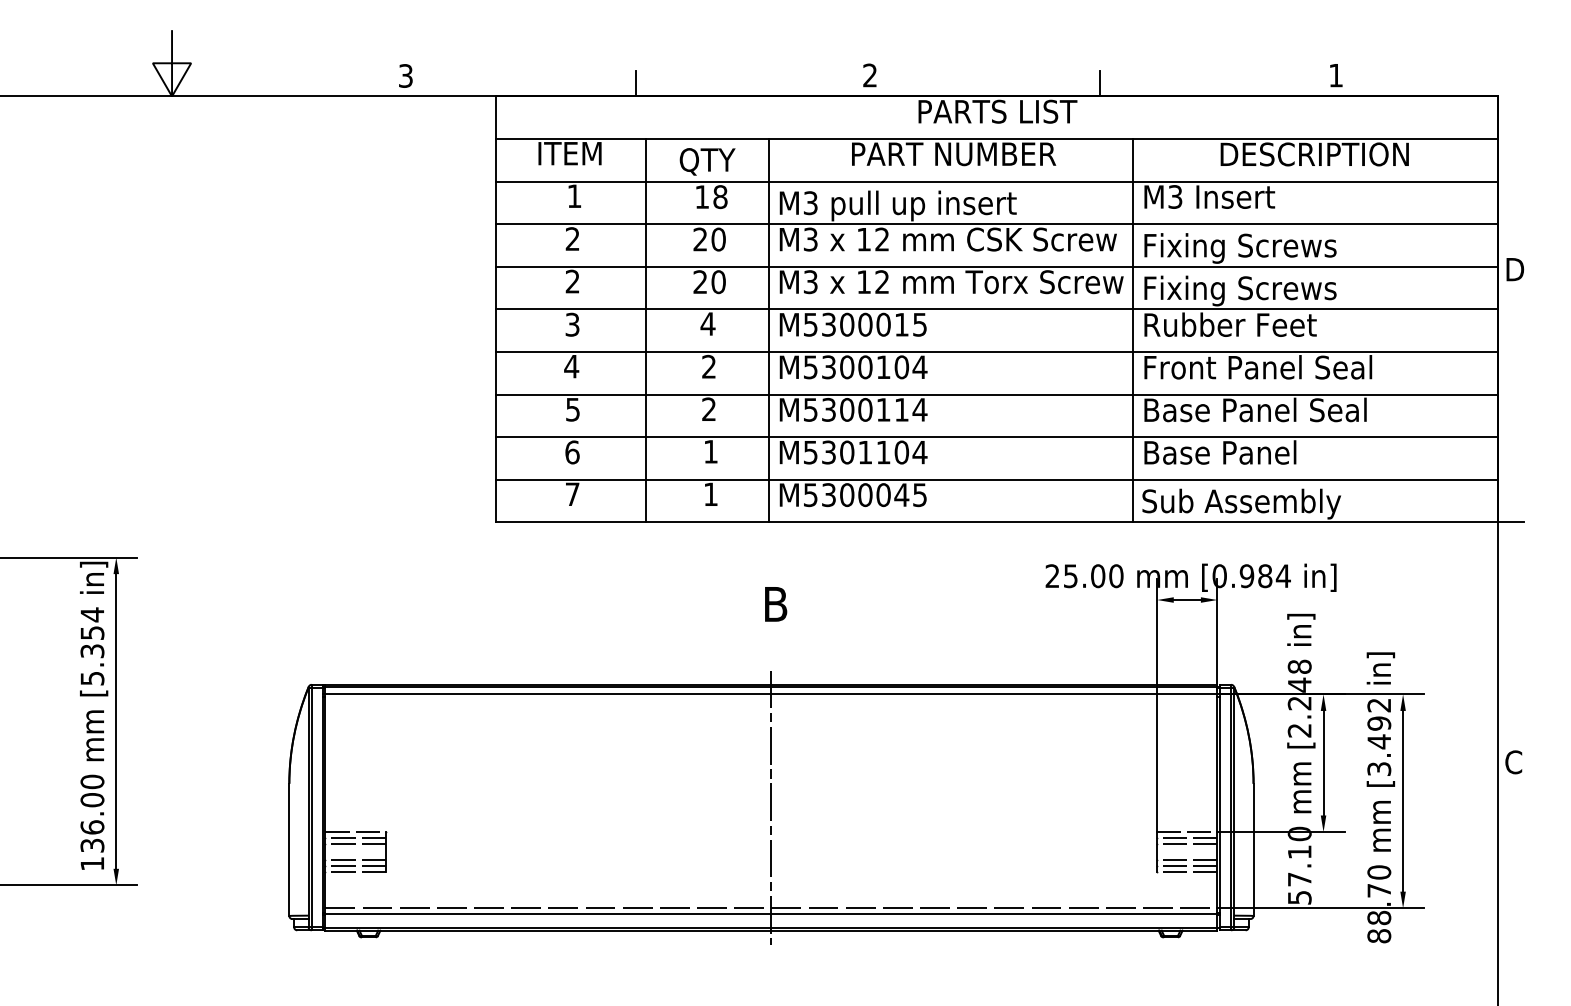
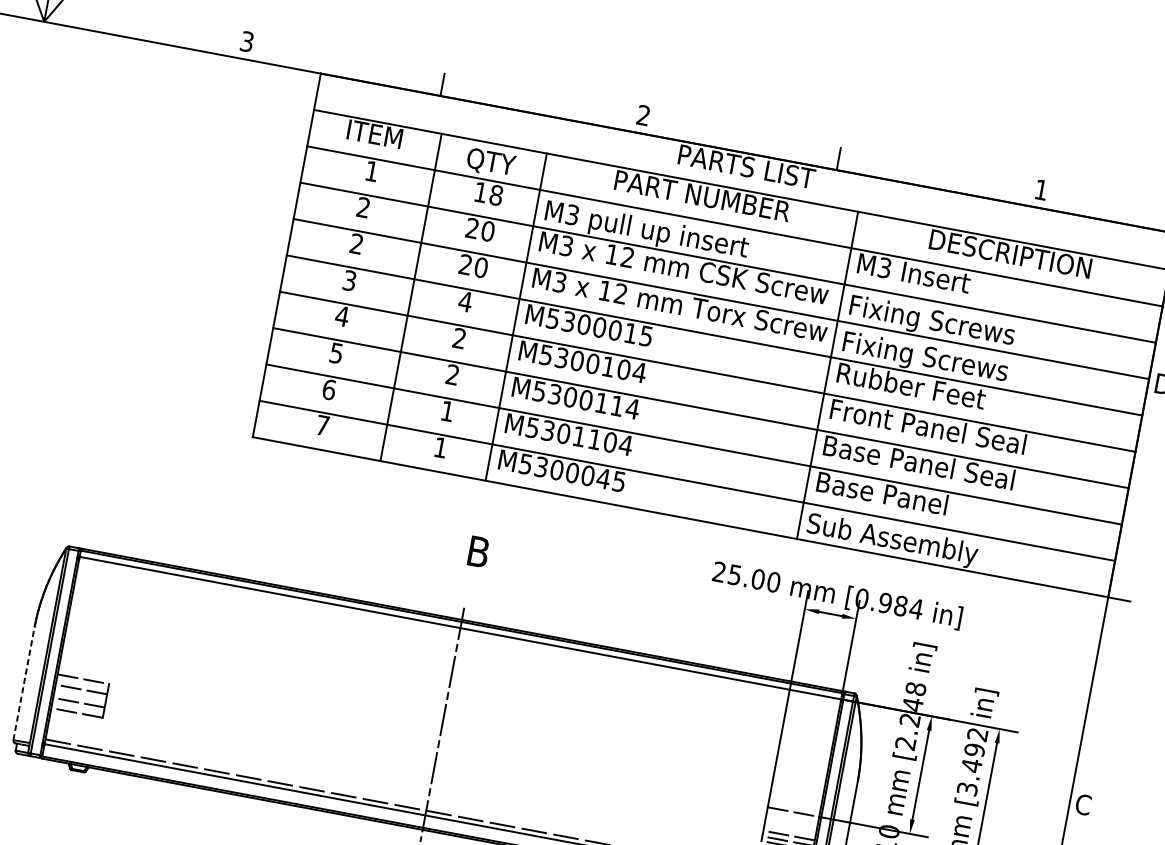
line: (355, 837) -> (82, 683), removed
line: (1187, 837) -> (792, 816), removed
line: (1187, 844) -> (791, 822), removed
line: (289, 849) -> (24, 683), solid -> dashed
line: (355, 866) -> (77, 708), removed

